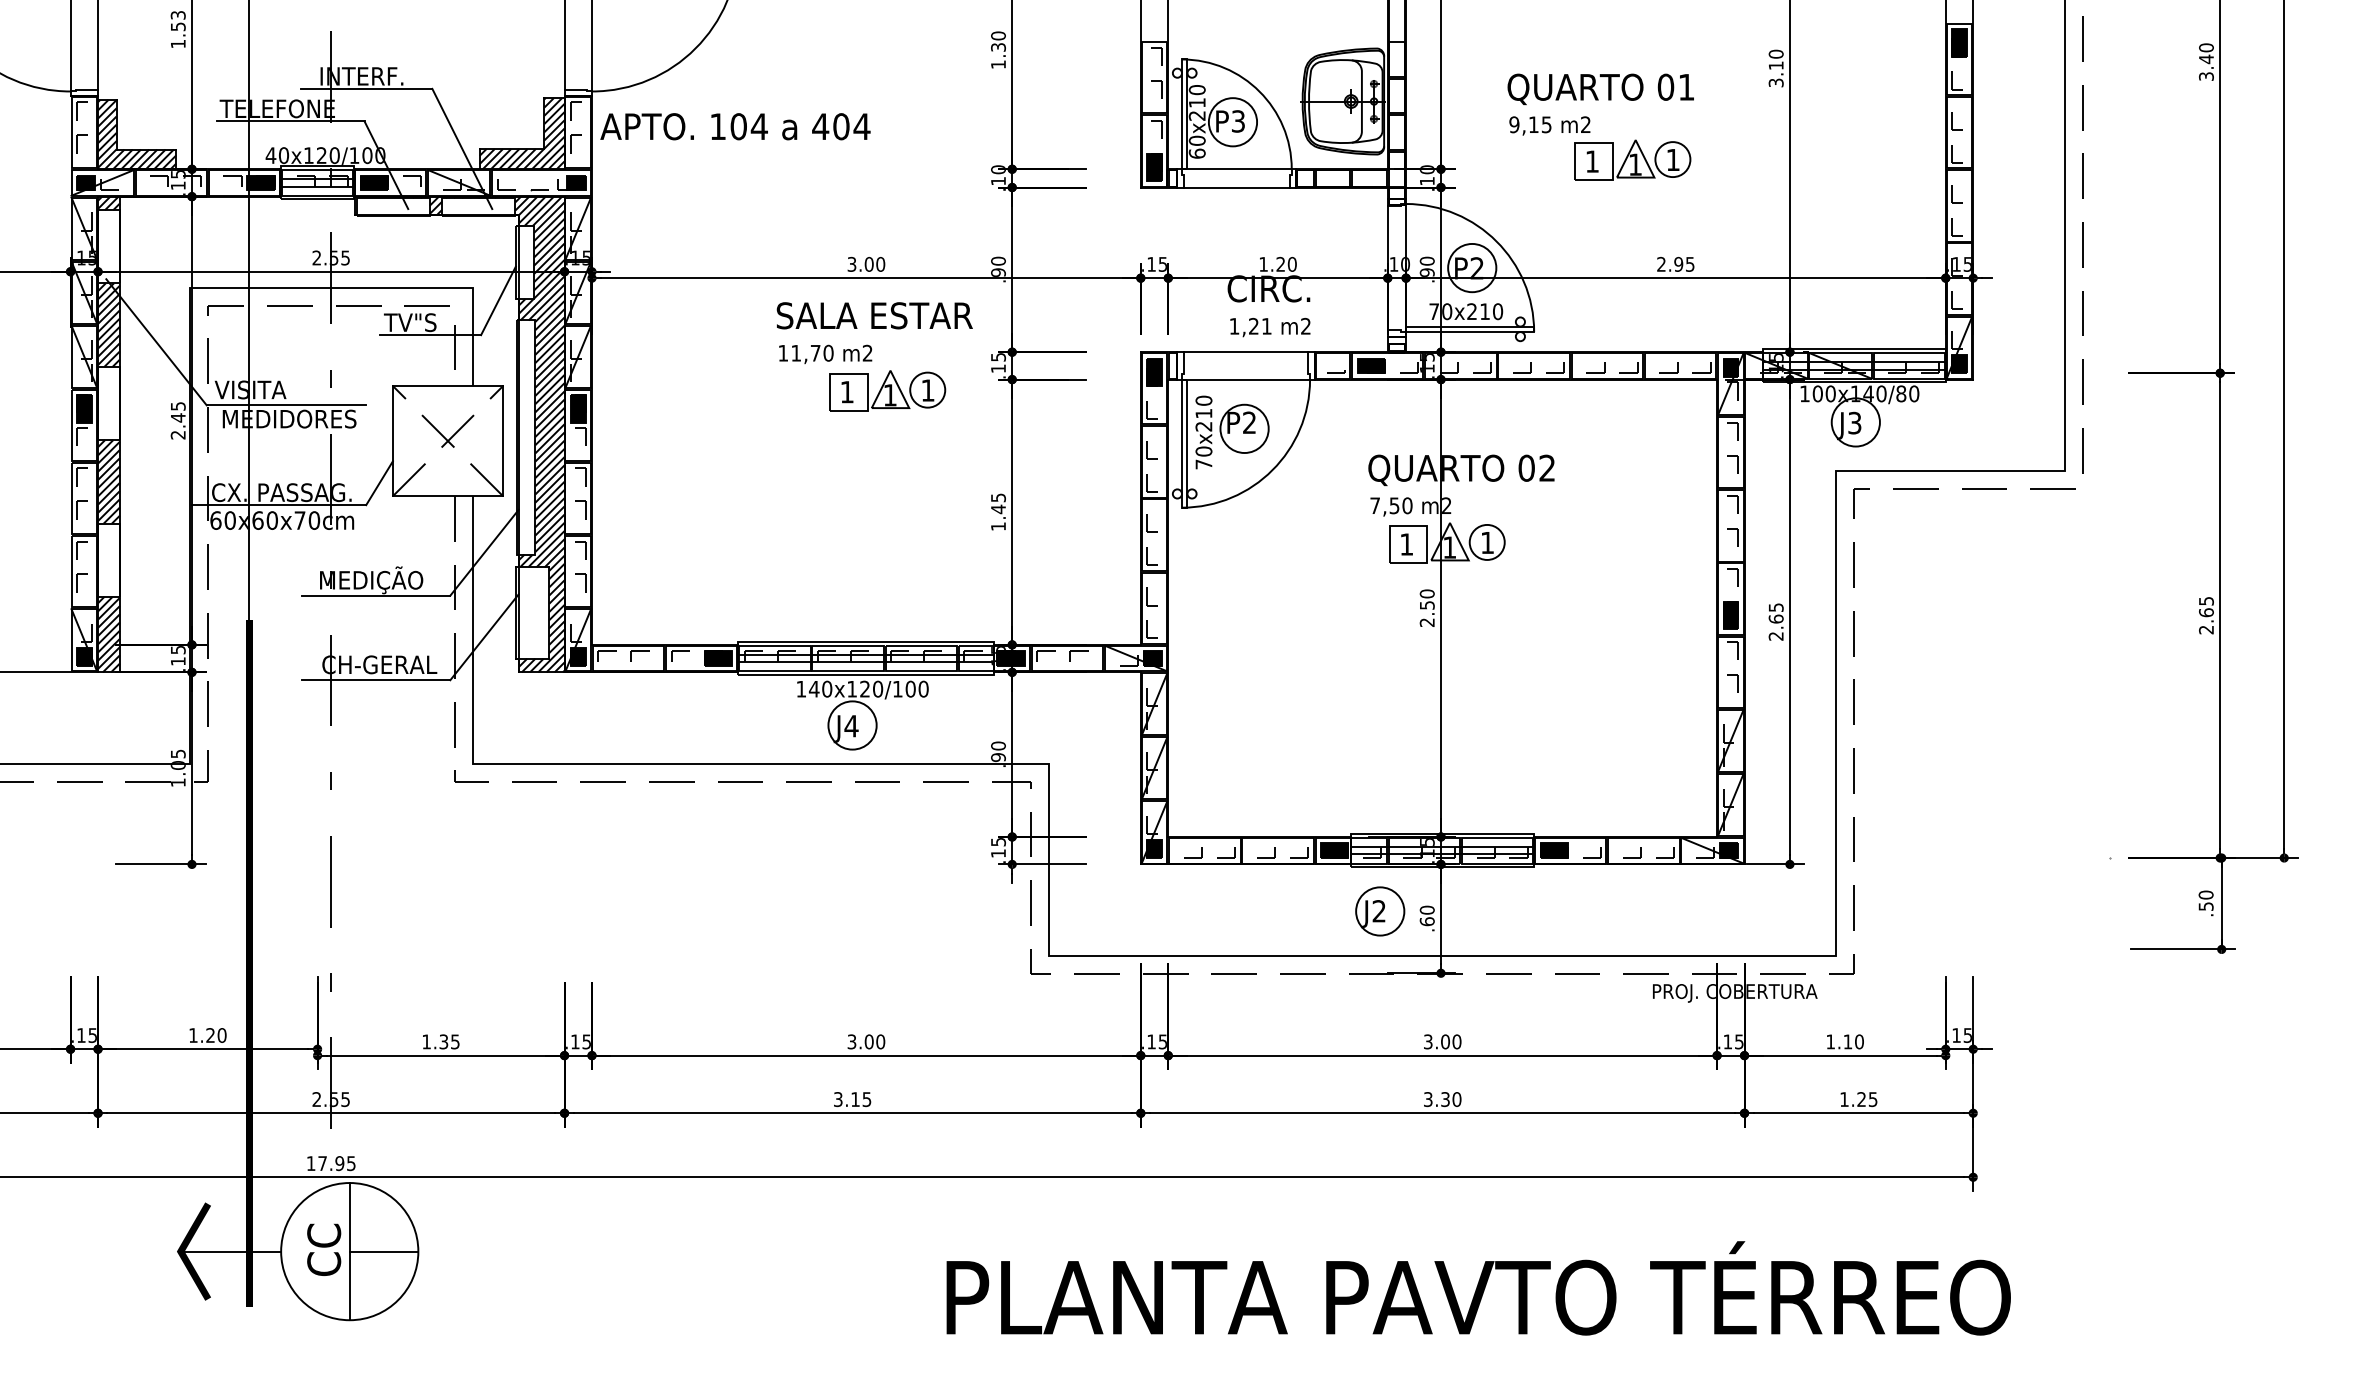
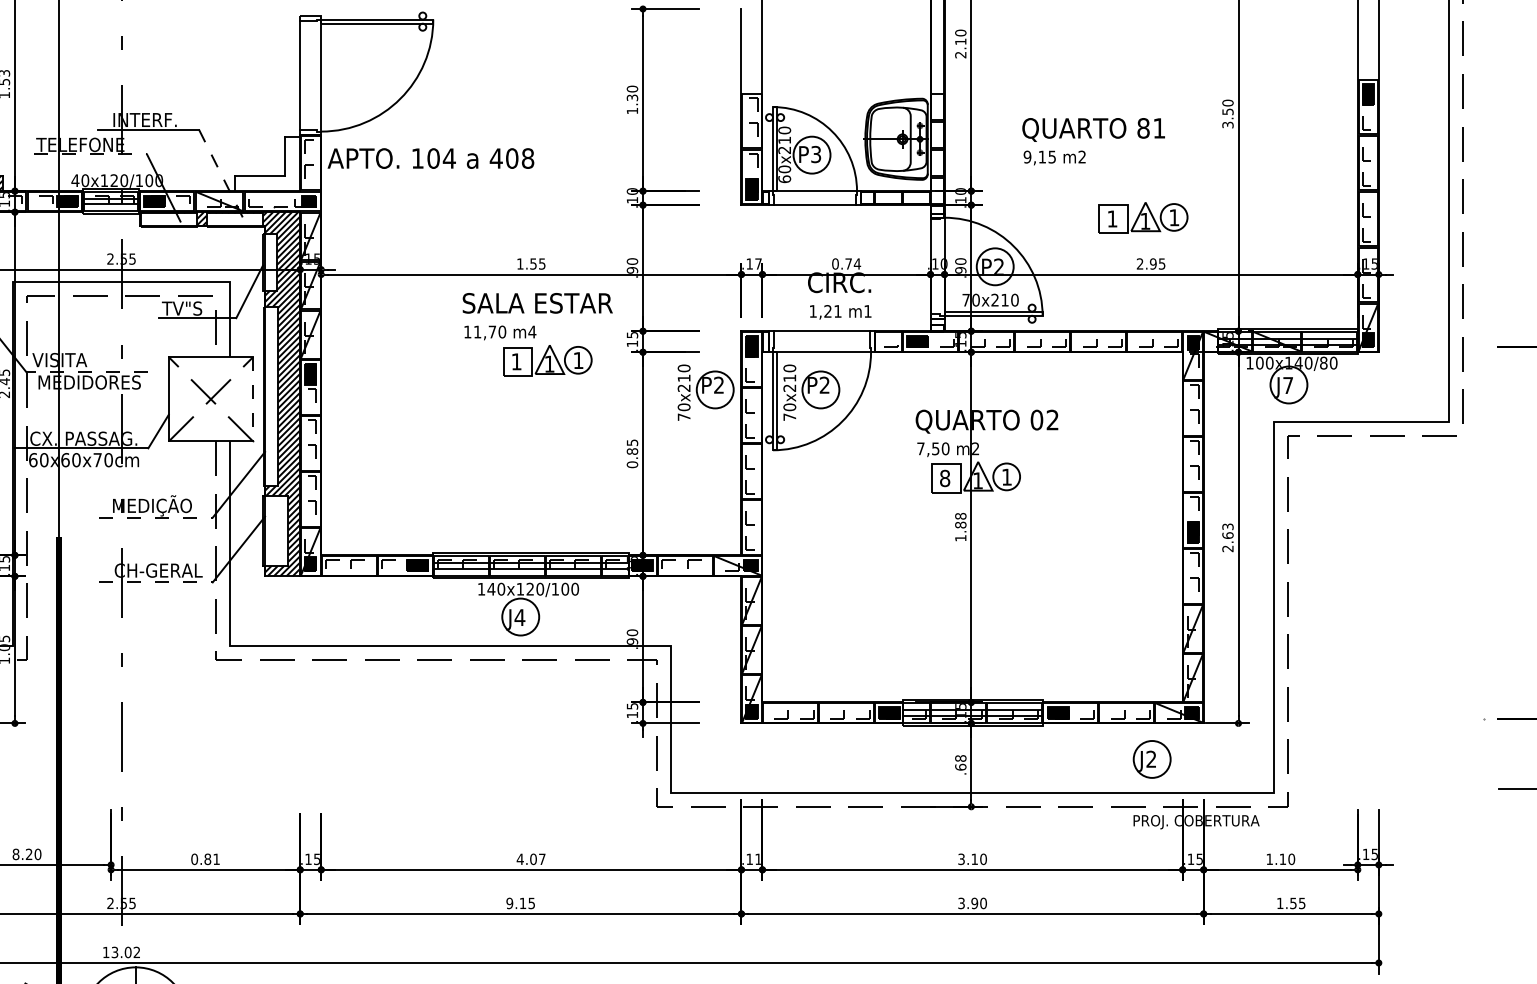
text: (1776, 65) -> (1228, 111), 3.10 -> 3.50
text: (1665, 87) -> (1143, 128), 01 -> 81
line: (291, 121) -> (91, 154), solid -> dashed
text: (861, 126) -> (527, 158), 404 -> 408
hatch: (521, 133) -> (267, 163), removed
line: (462, 149) -> (222, 176), solid -> dashed
part: (1632, 159) -> (1143, 217), moved
text: (866, 263) -> (531, 263), 3.00 -> 1.55
text: (1278, 263) -> (846, 263), 1.20 -> 0.74
text: (1162, 264) -> (758, 264), .15 -> .17
text: (1305, 325) -> (867, 310), m2 -> m1
text: (867, 352) -> (532, 331), m2 -> m4
line: (286, 405) -> (87, 372), solid -> dashed
text: (1854, 422) -> (1287, 385), J3 -> J7
part: (1094, 432) -> (705, 392), added
line: (502, 441) -> (252, 399), solid -> dashed
text: (998, 517) -> (632, 457), 1.45 -> 0.85
text: (1406, 544) -> (944, 478), 1 -> 8
line: (376, 595) -> (156, 517), solid -> dashed
text: (1426, 607) -> (960, 526), 2.50 -> 1.88
text: (1775, 607) -> (1227, 526), 2.65 -> 2.63
line: (376, 680) -> (156, 582), solid -> dashed
text: (1427, 909) -> (960, 757), .60 -> .68
part: (1380, 911) -> (1152, 759), moved
text: (193, 1035) -> (16, 854), 1.20 -> 8.20
text: (440, 1041) -> (205, 859), 1.35 -> 0.81
text: (866, 1041) -> (531, 859), 3.00 -> 4.07
text: (1162, 1041) -> (758, 859), .15 -> .11
text: (1445, 1041) -> (974, 859), 3.00 -> 3.10
text: (837, 1099) -> (509, 903), 3.15 -> 9.15
text: (1445, 1099) -> (974, 903), 3.30 -> 3.90
text: (1861, 1099) -> (1293, 903), 1.25 -> 1.55
text: (336, 1163) -> (125, 952), 17.95 -> 13.02

